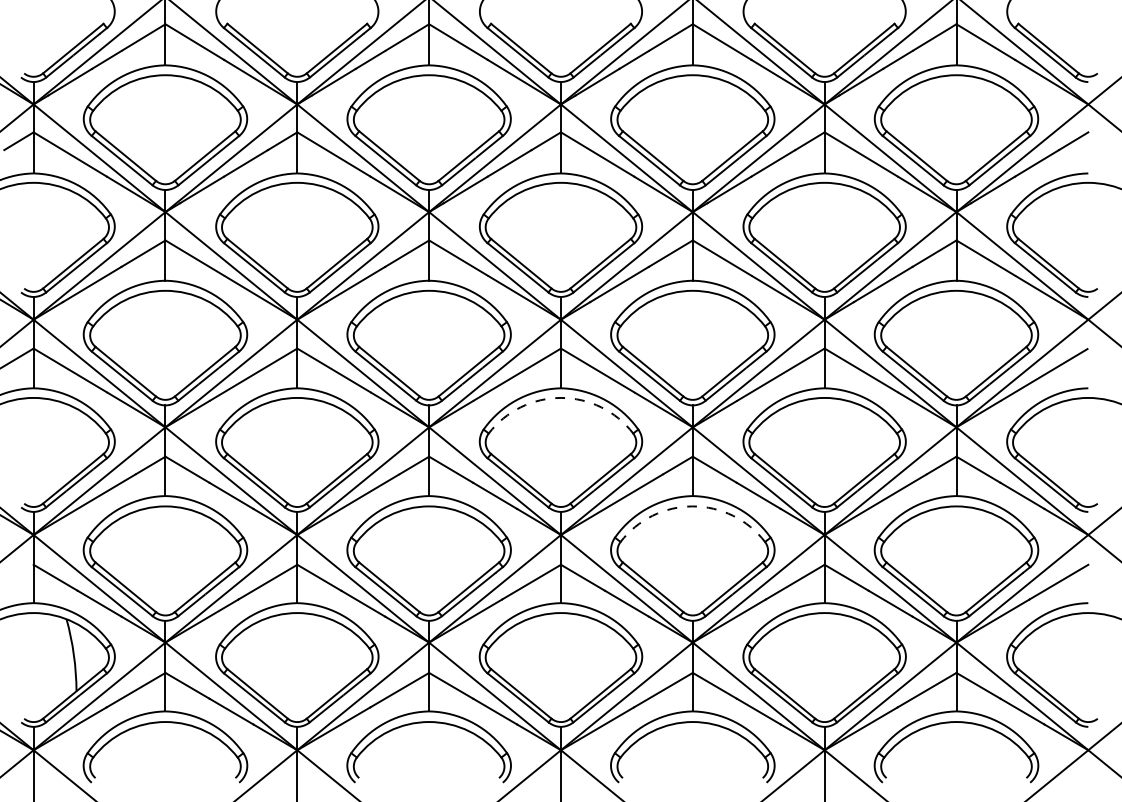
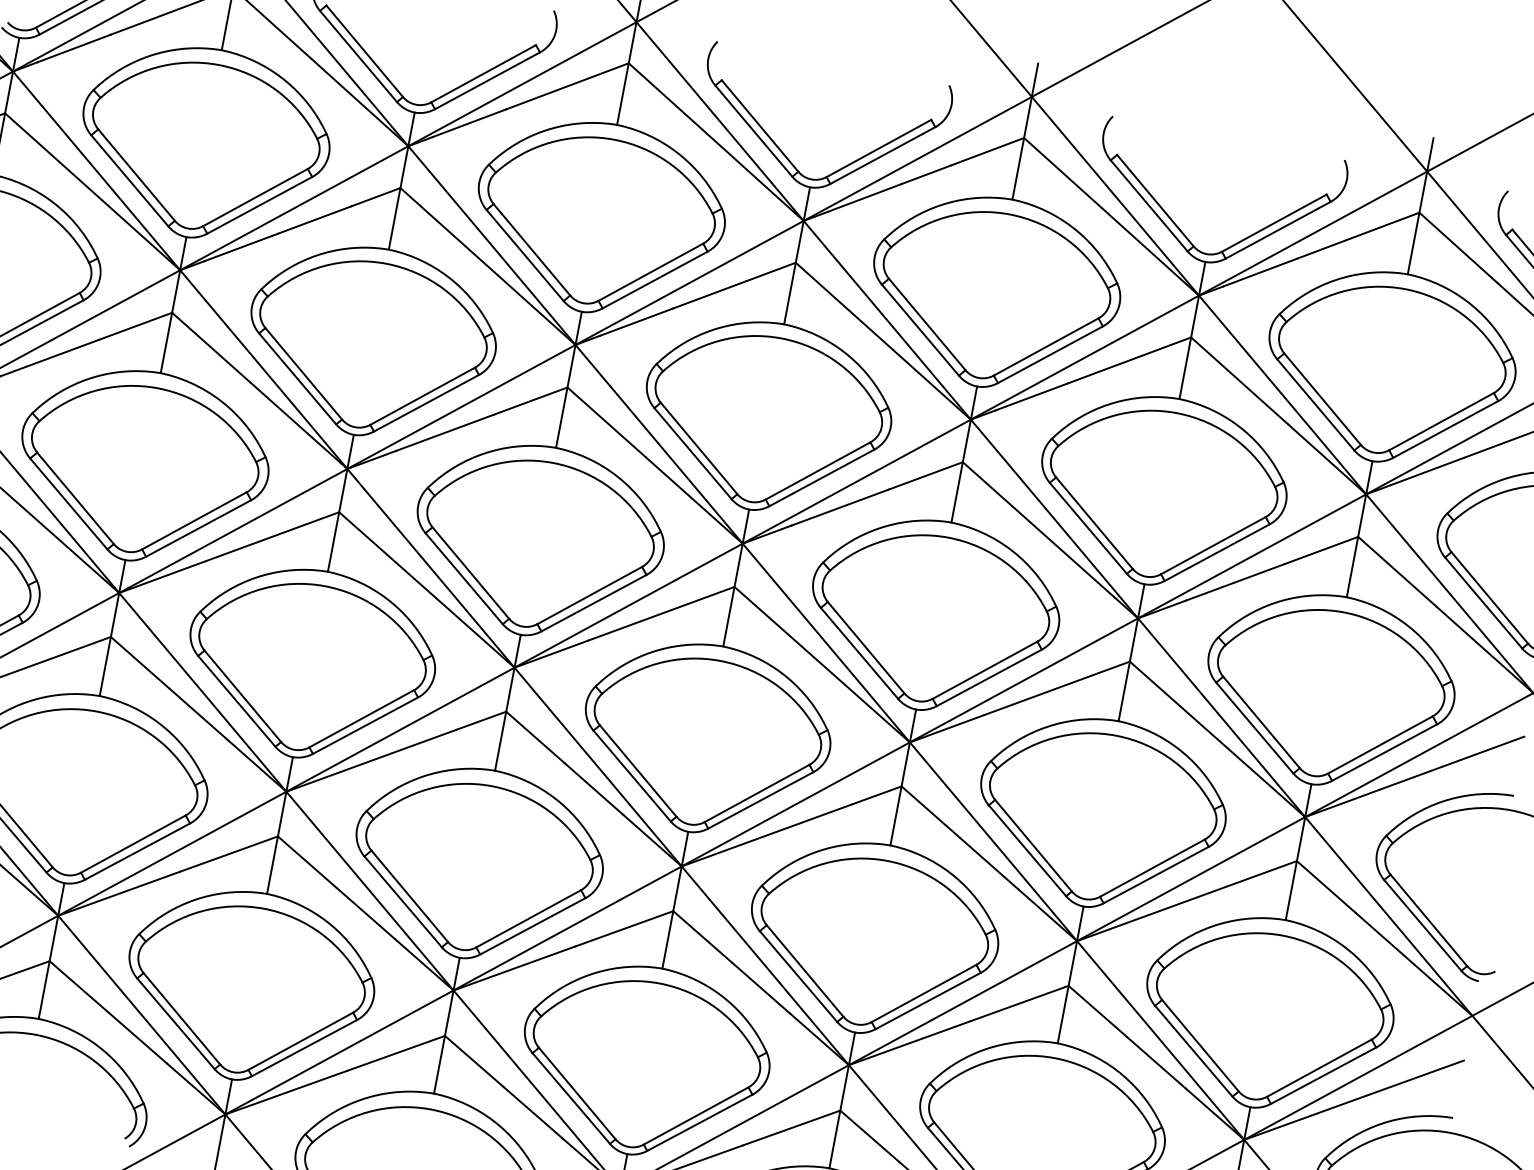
arc: (561, 397) -> (721, 660), dashed -> solid
arc: (692, 506) -> (886, 860), dashed -> solid

